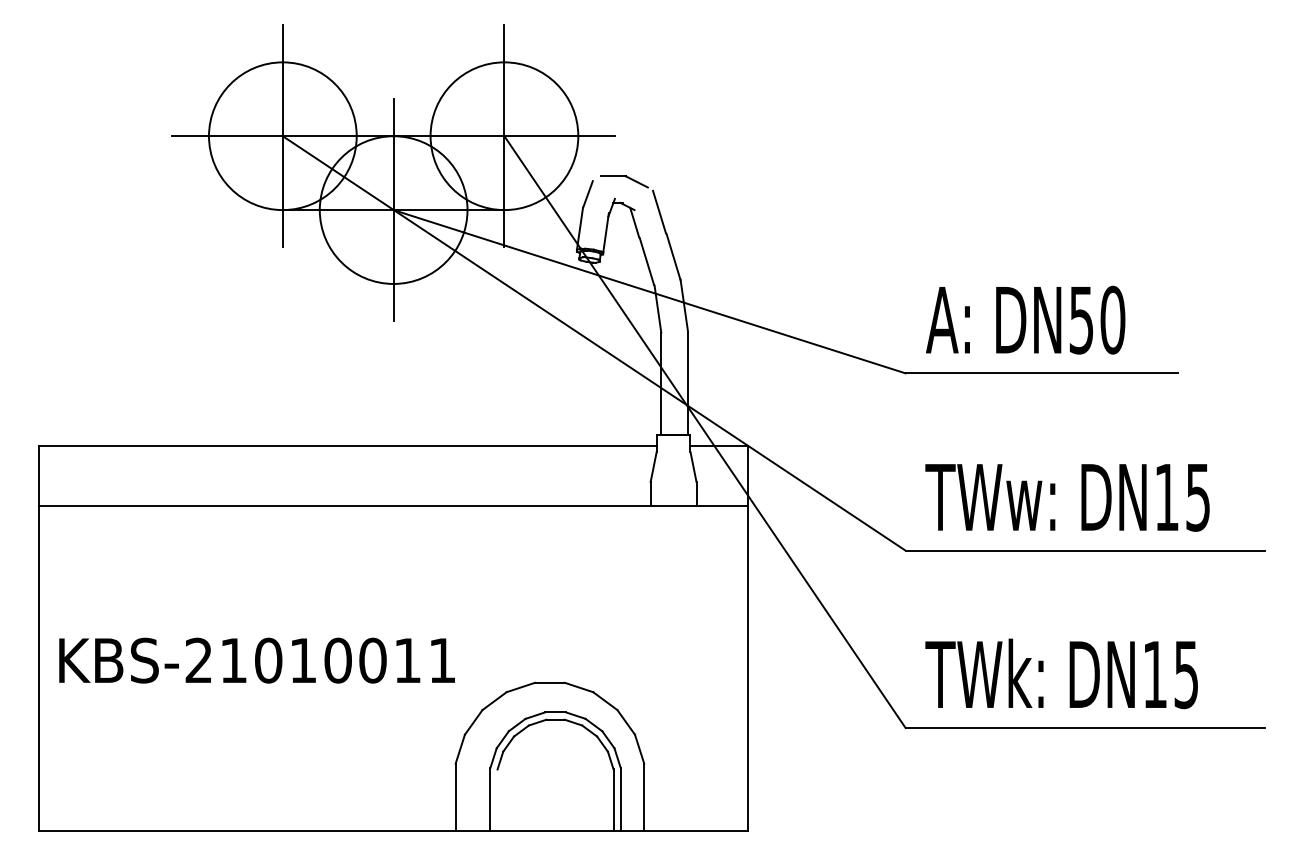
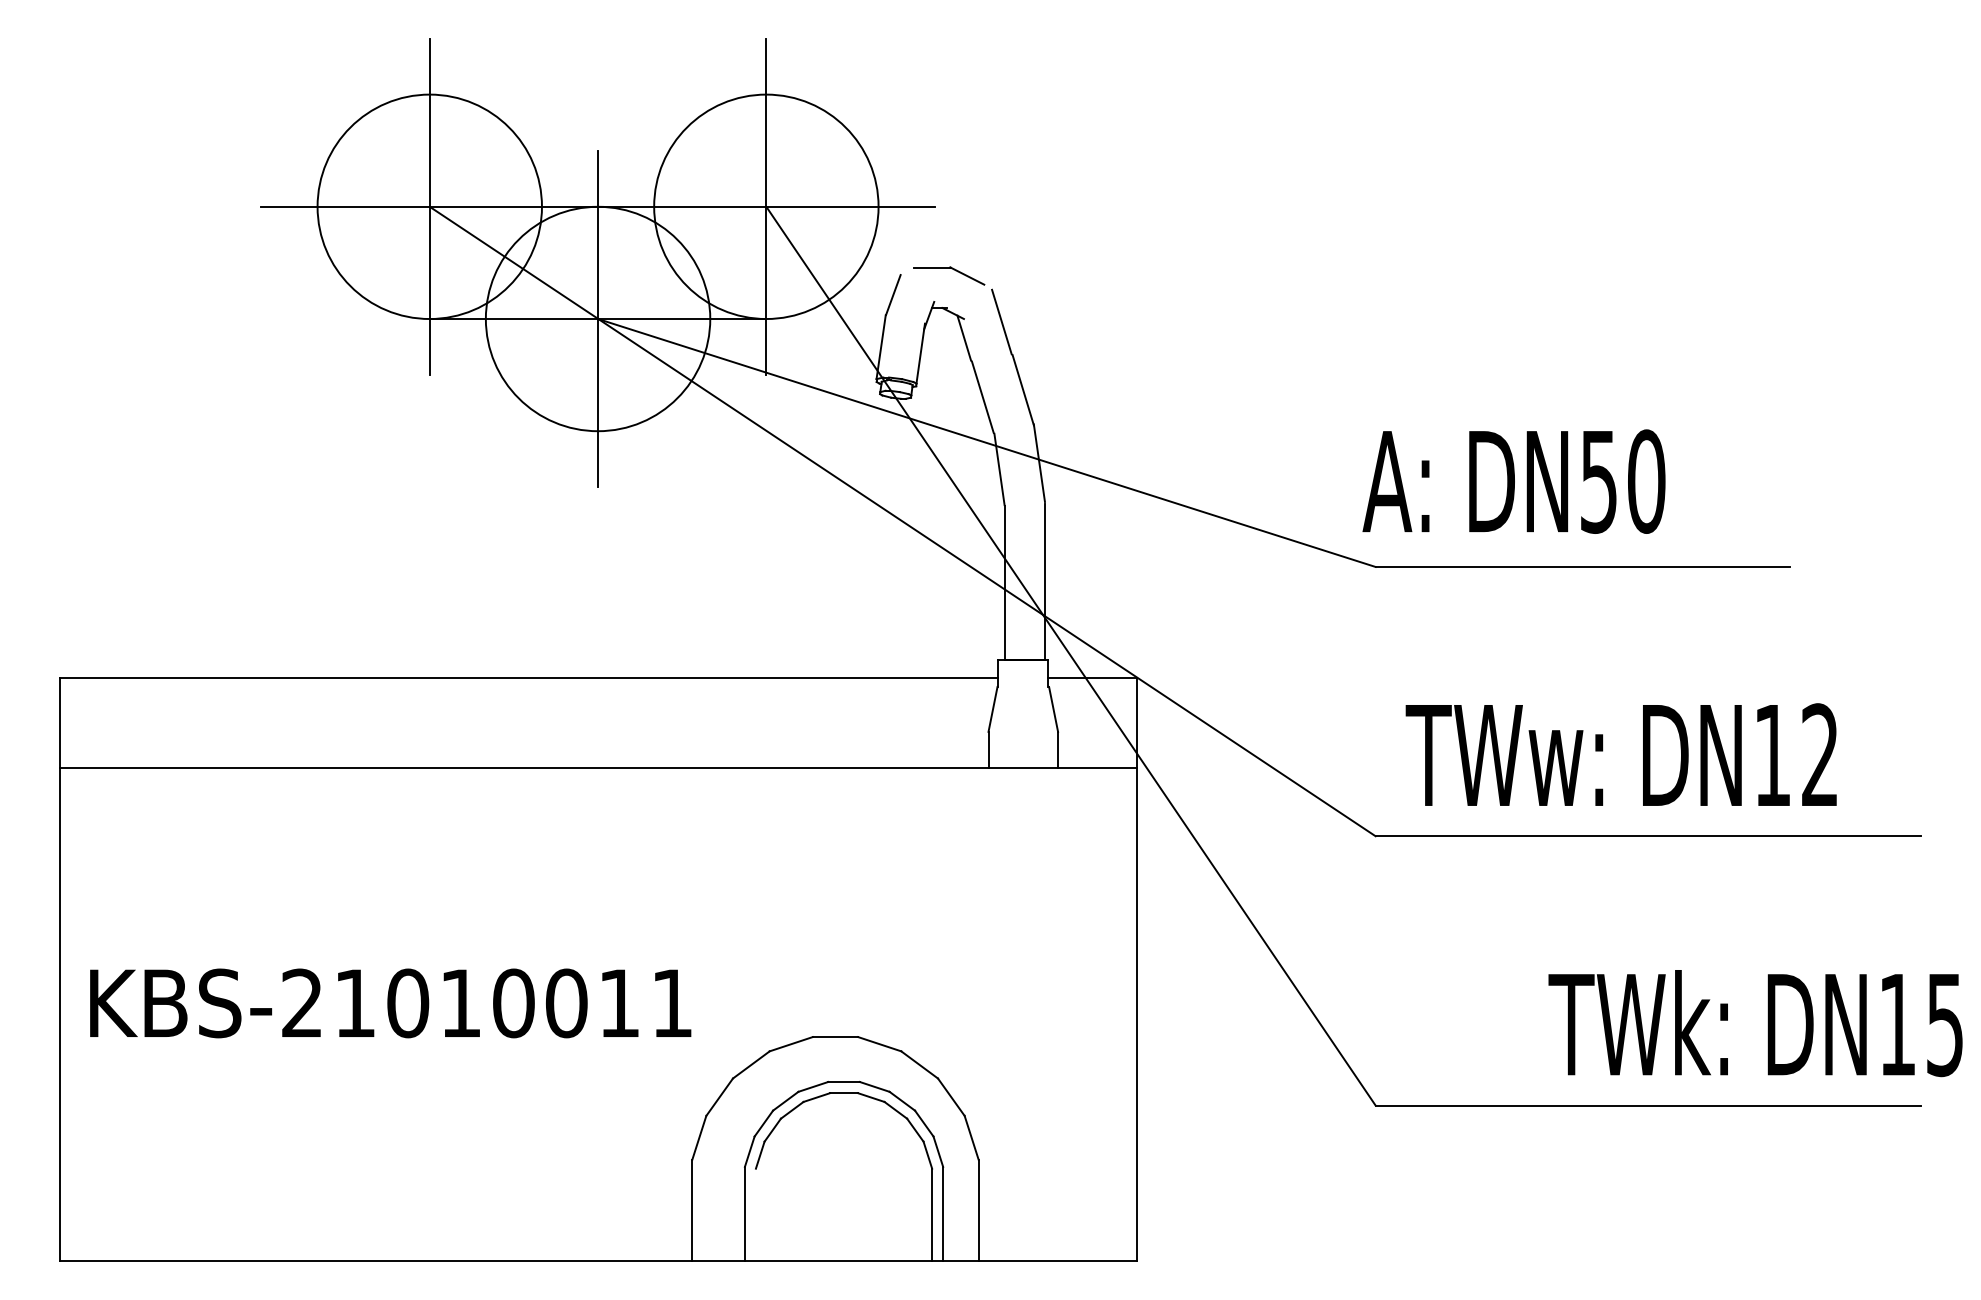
text: (1025, 319) -> (1513, 480), moved
text: (1197, 497) -> (1819, 755), DN15 -> DN12
text: (1061, 673) -> (1755, 1022), moved

